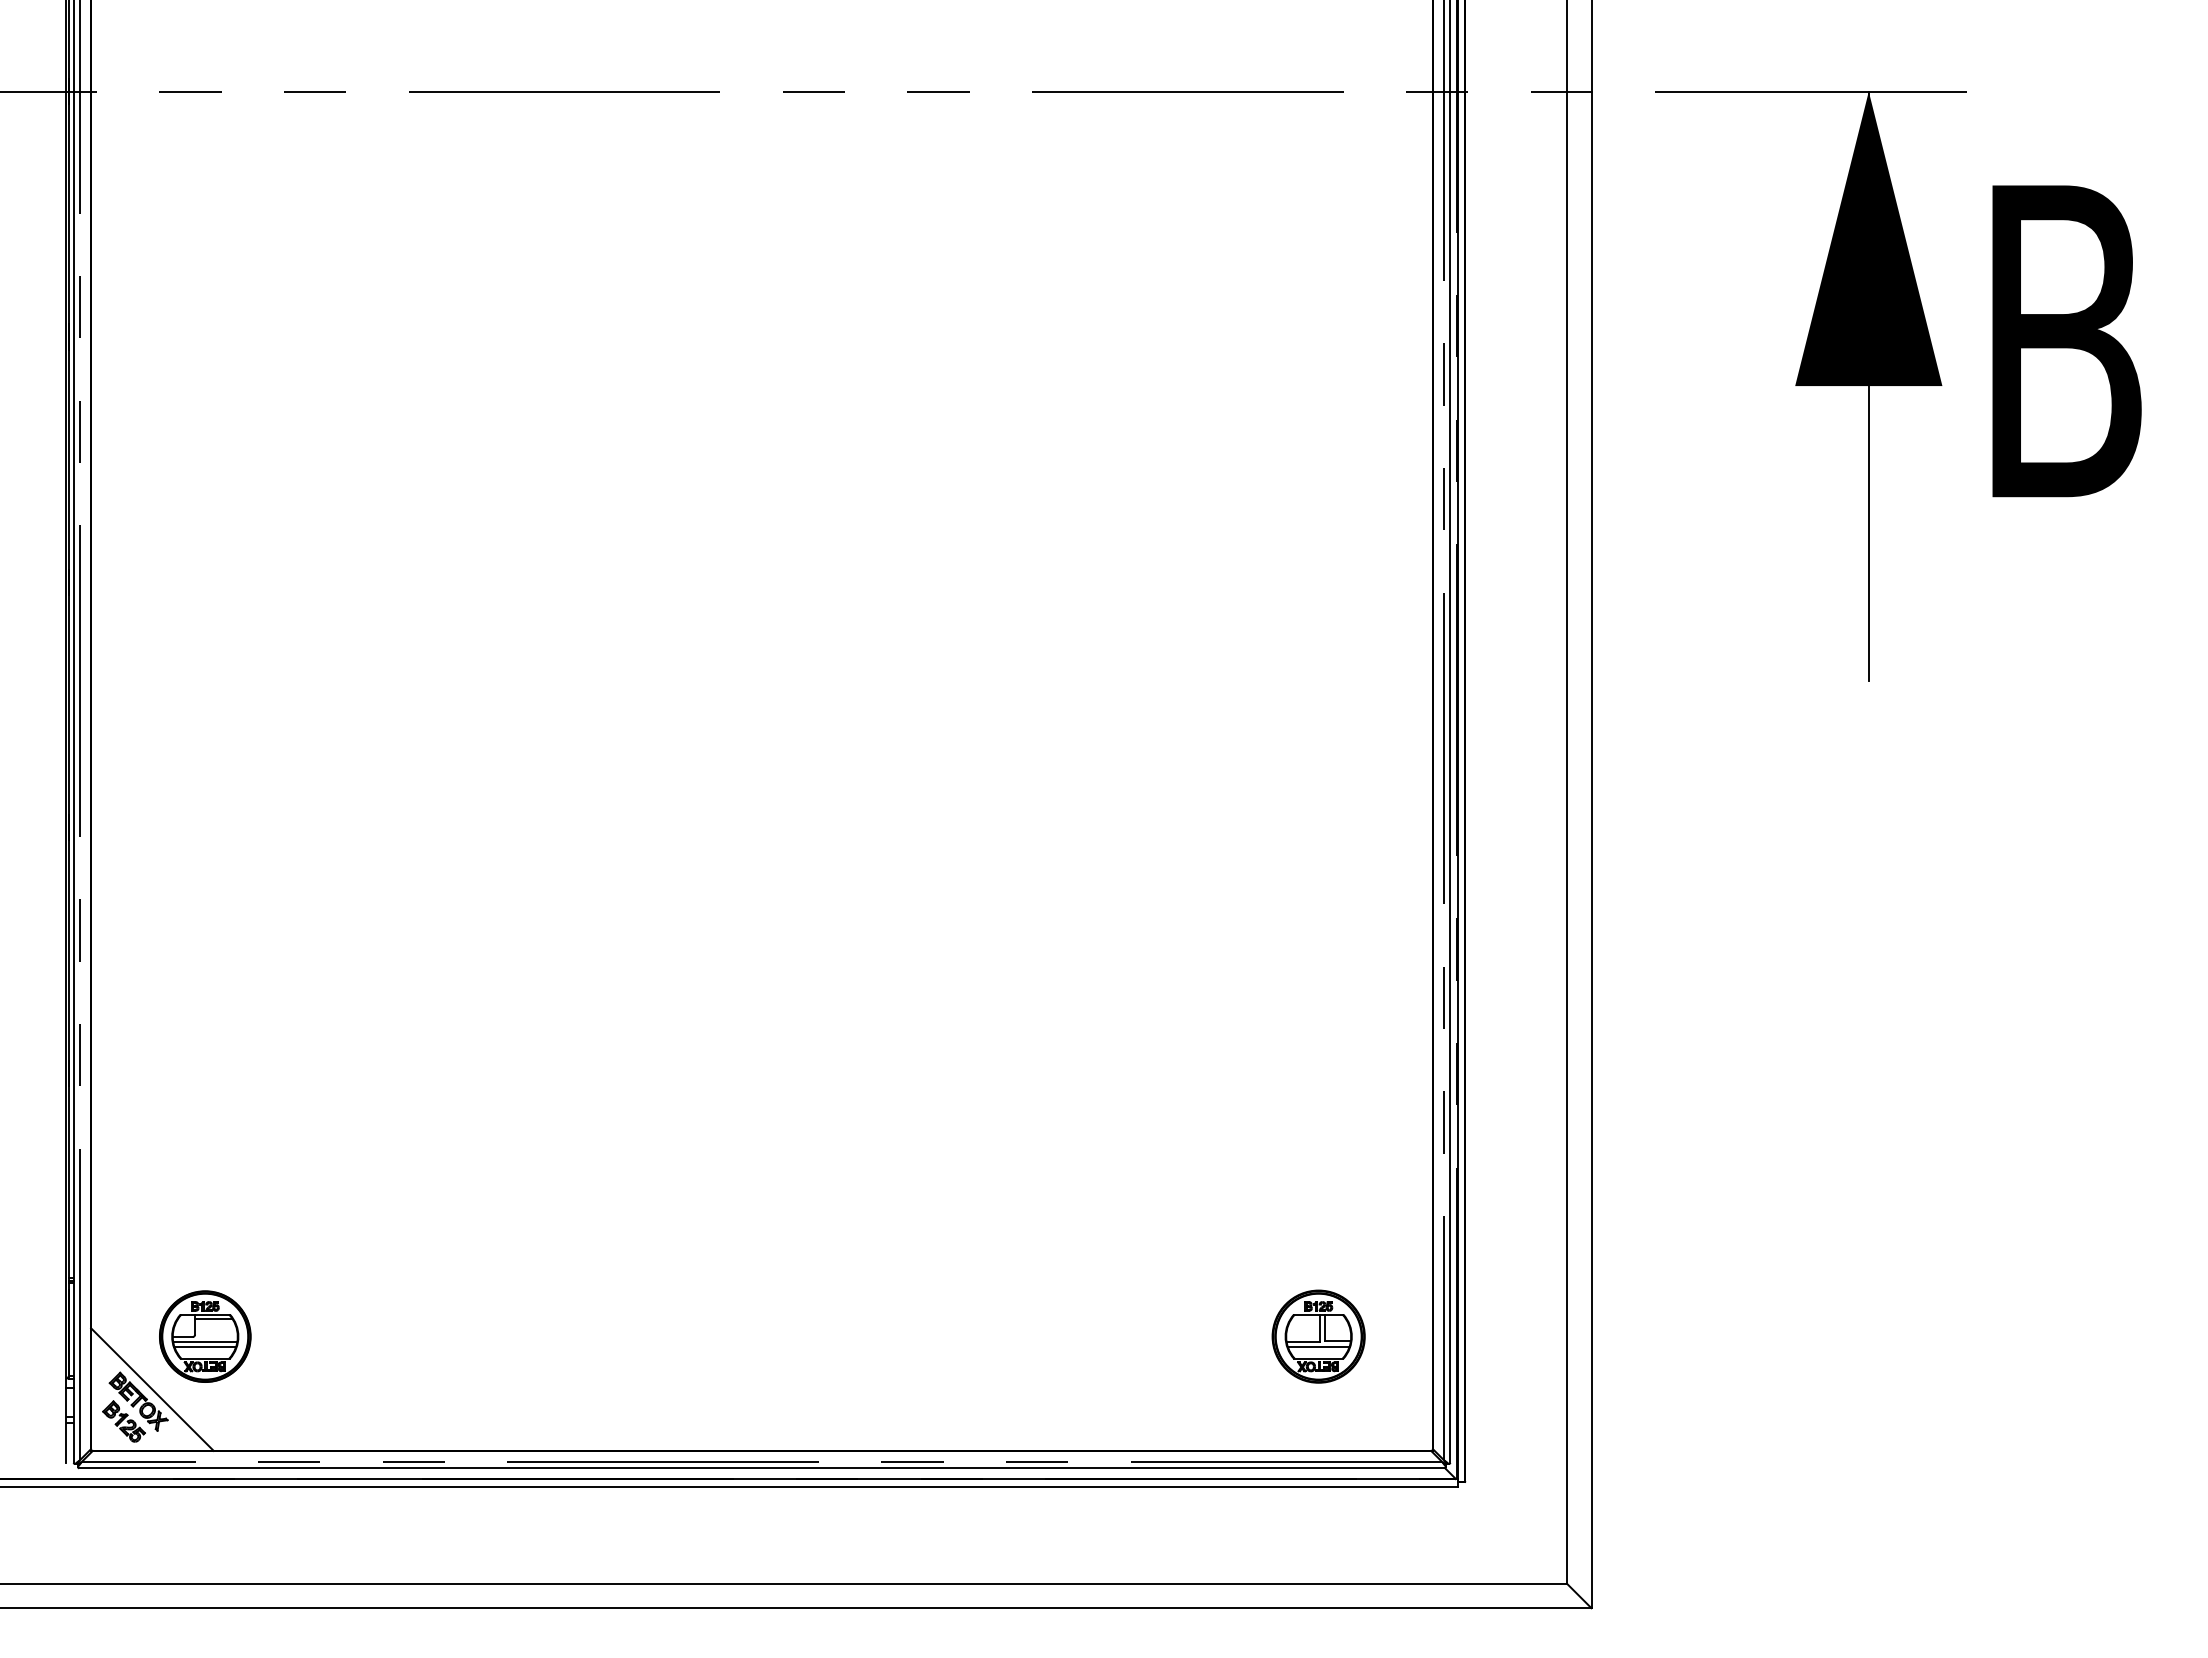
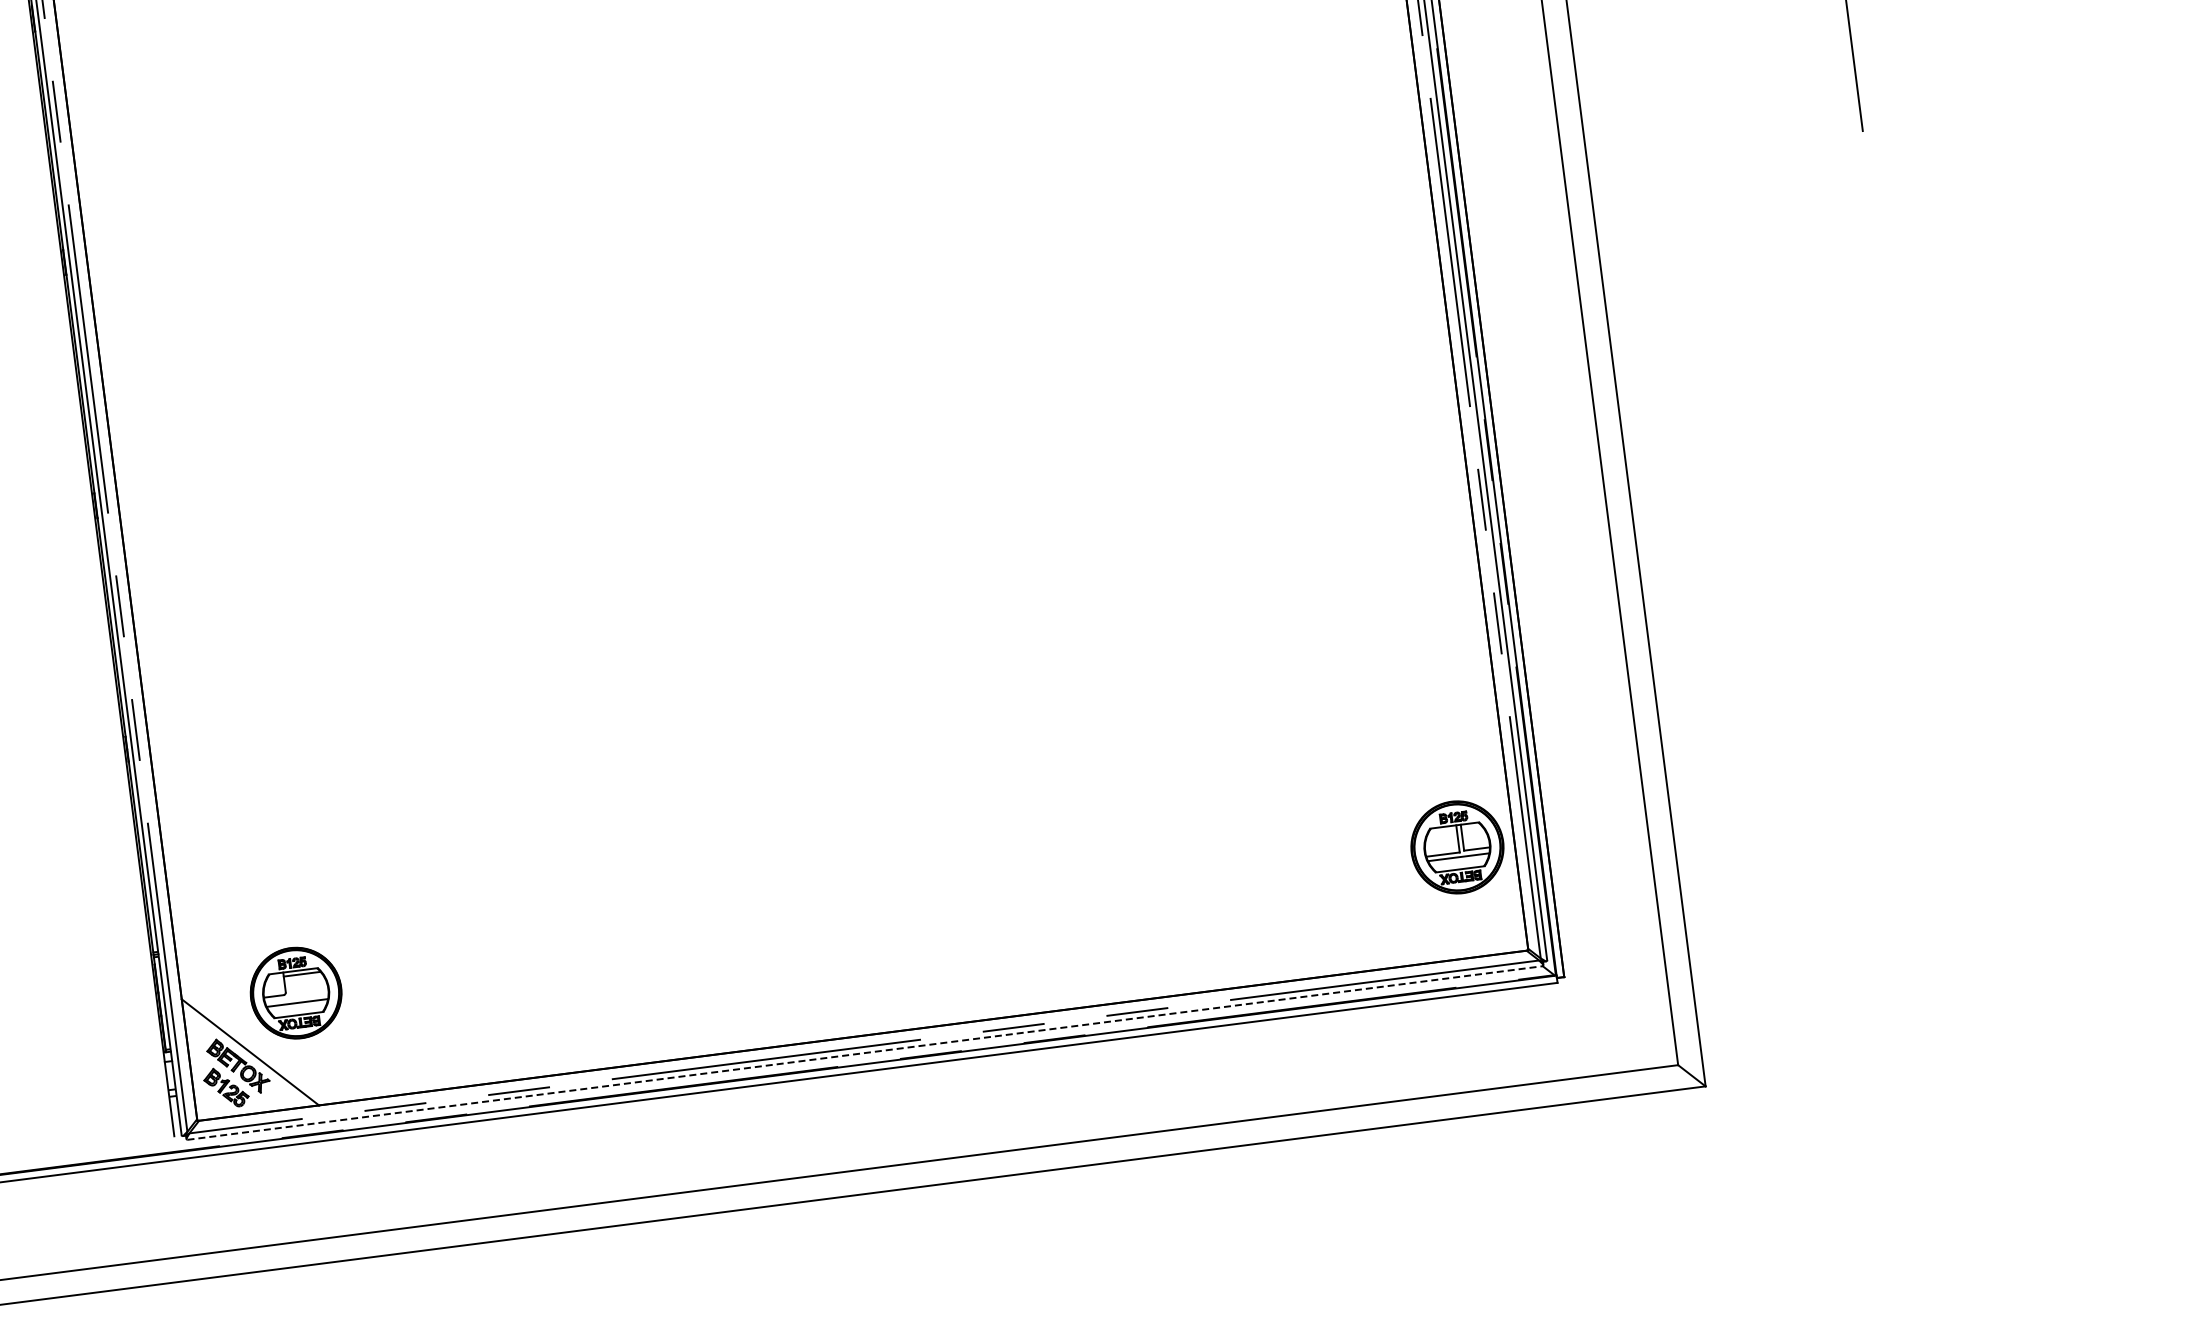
part: (1318, 1336) -> (1457, 847), moved
line: (205, 1341) -> (296, 997), removed
line: (762, 1468) -> (865, 1053), solid -> dashed

